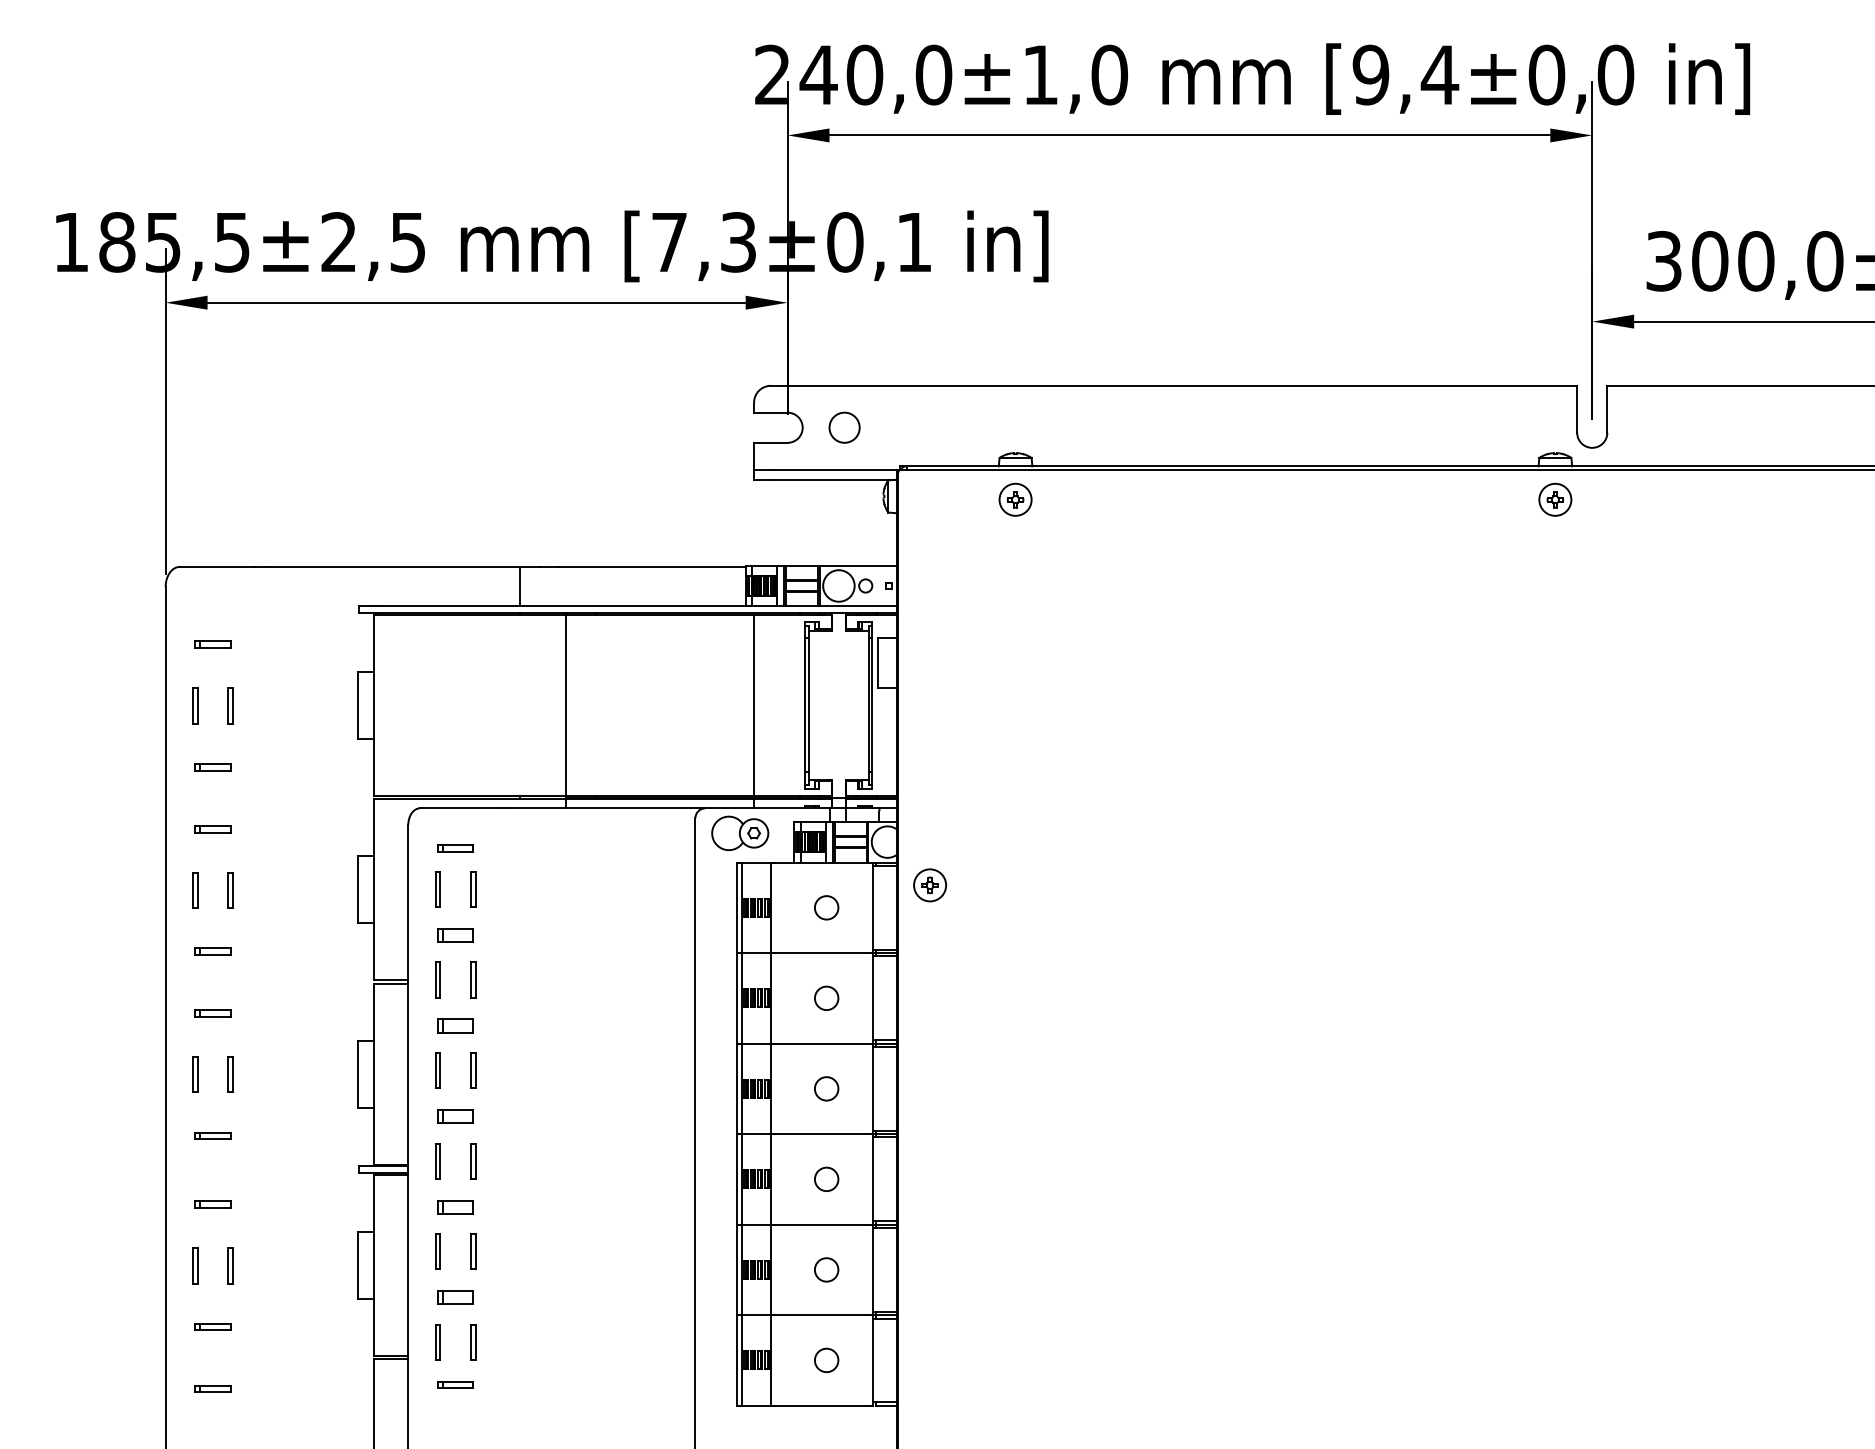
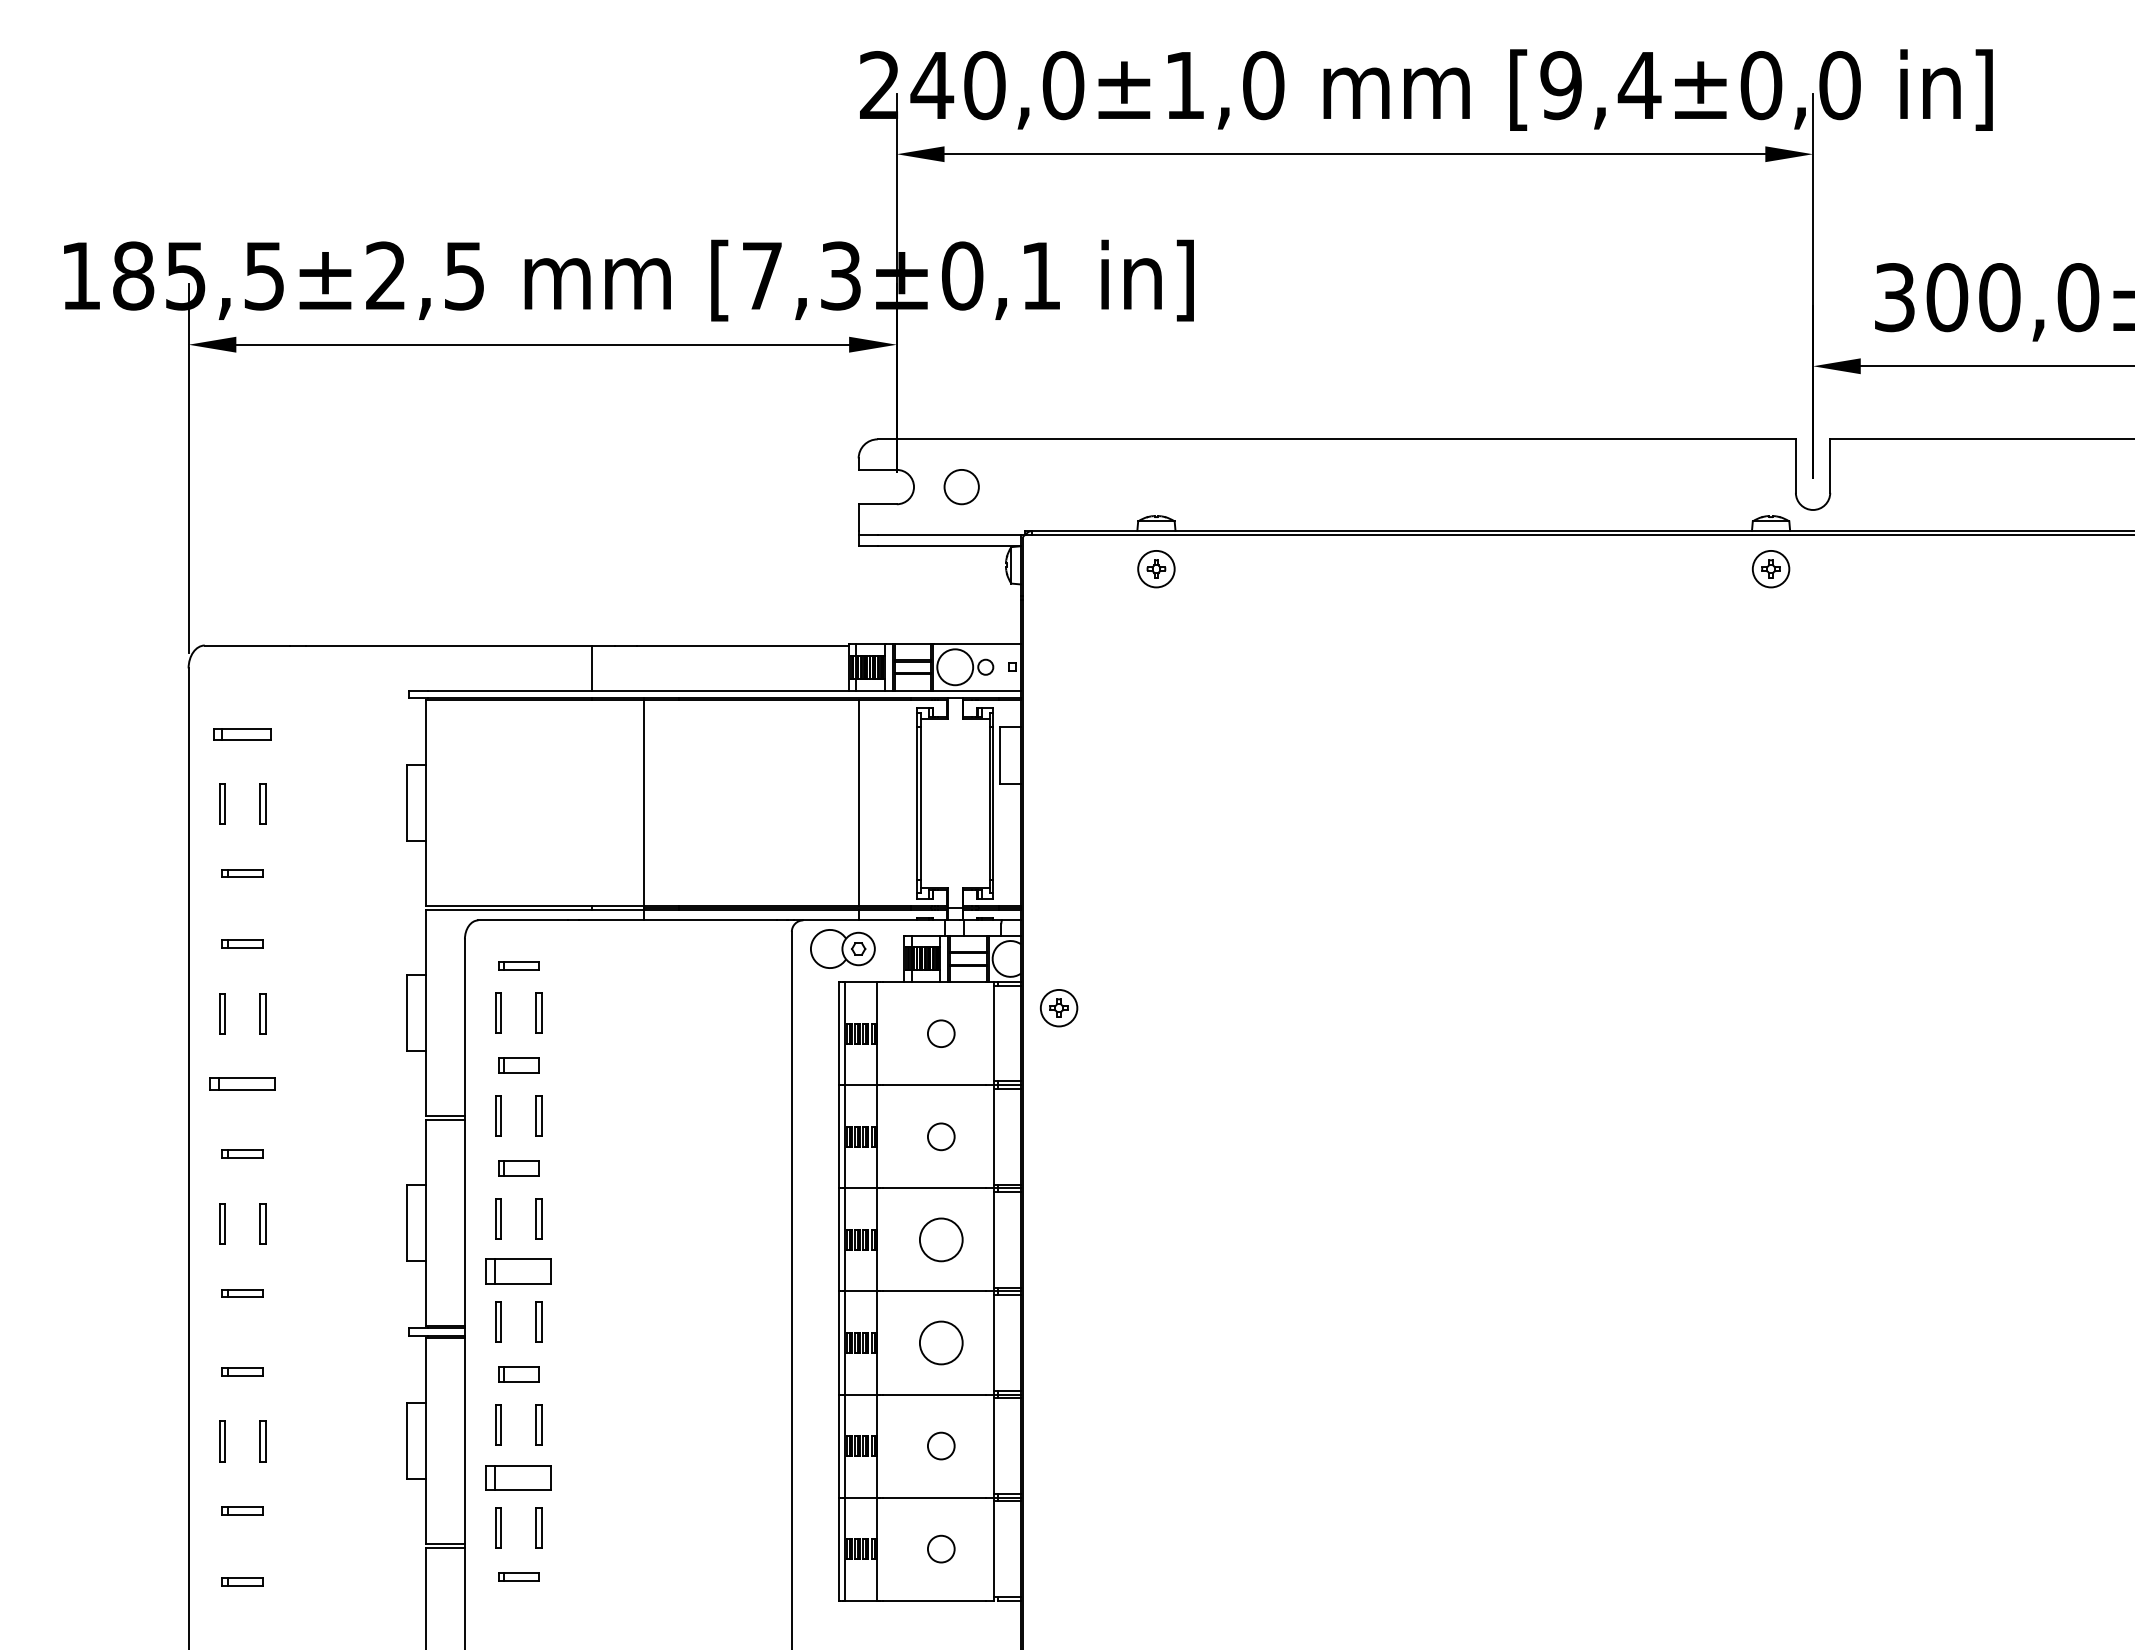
part: (212, 644) -> (242, 733), size x1.4
part: (212, 951) -> (242, 1083), size x1.6
circle: (825, 1088) -> (940, 1239), size x1.6
part: (455, 1116) -> (518, 1271), size x1.6
circle: (825, 1178) -> (940, 1342), size x1.6
part: (455, 1297) -> (518, 1477), size x1.6

